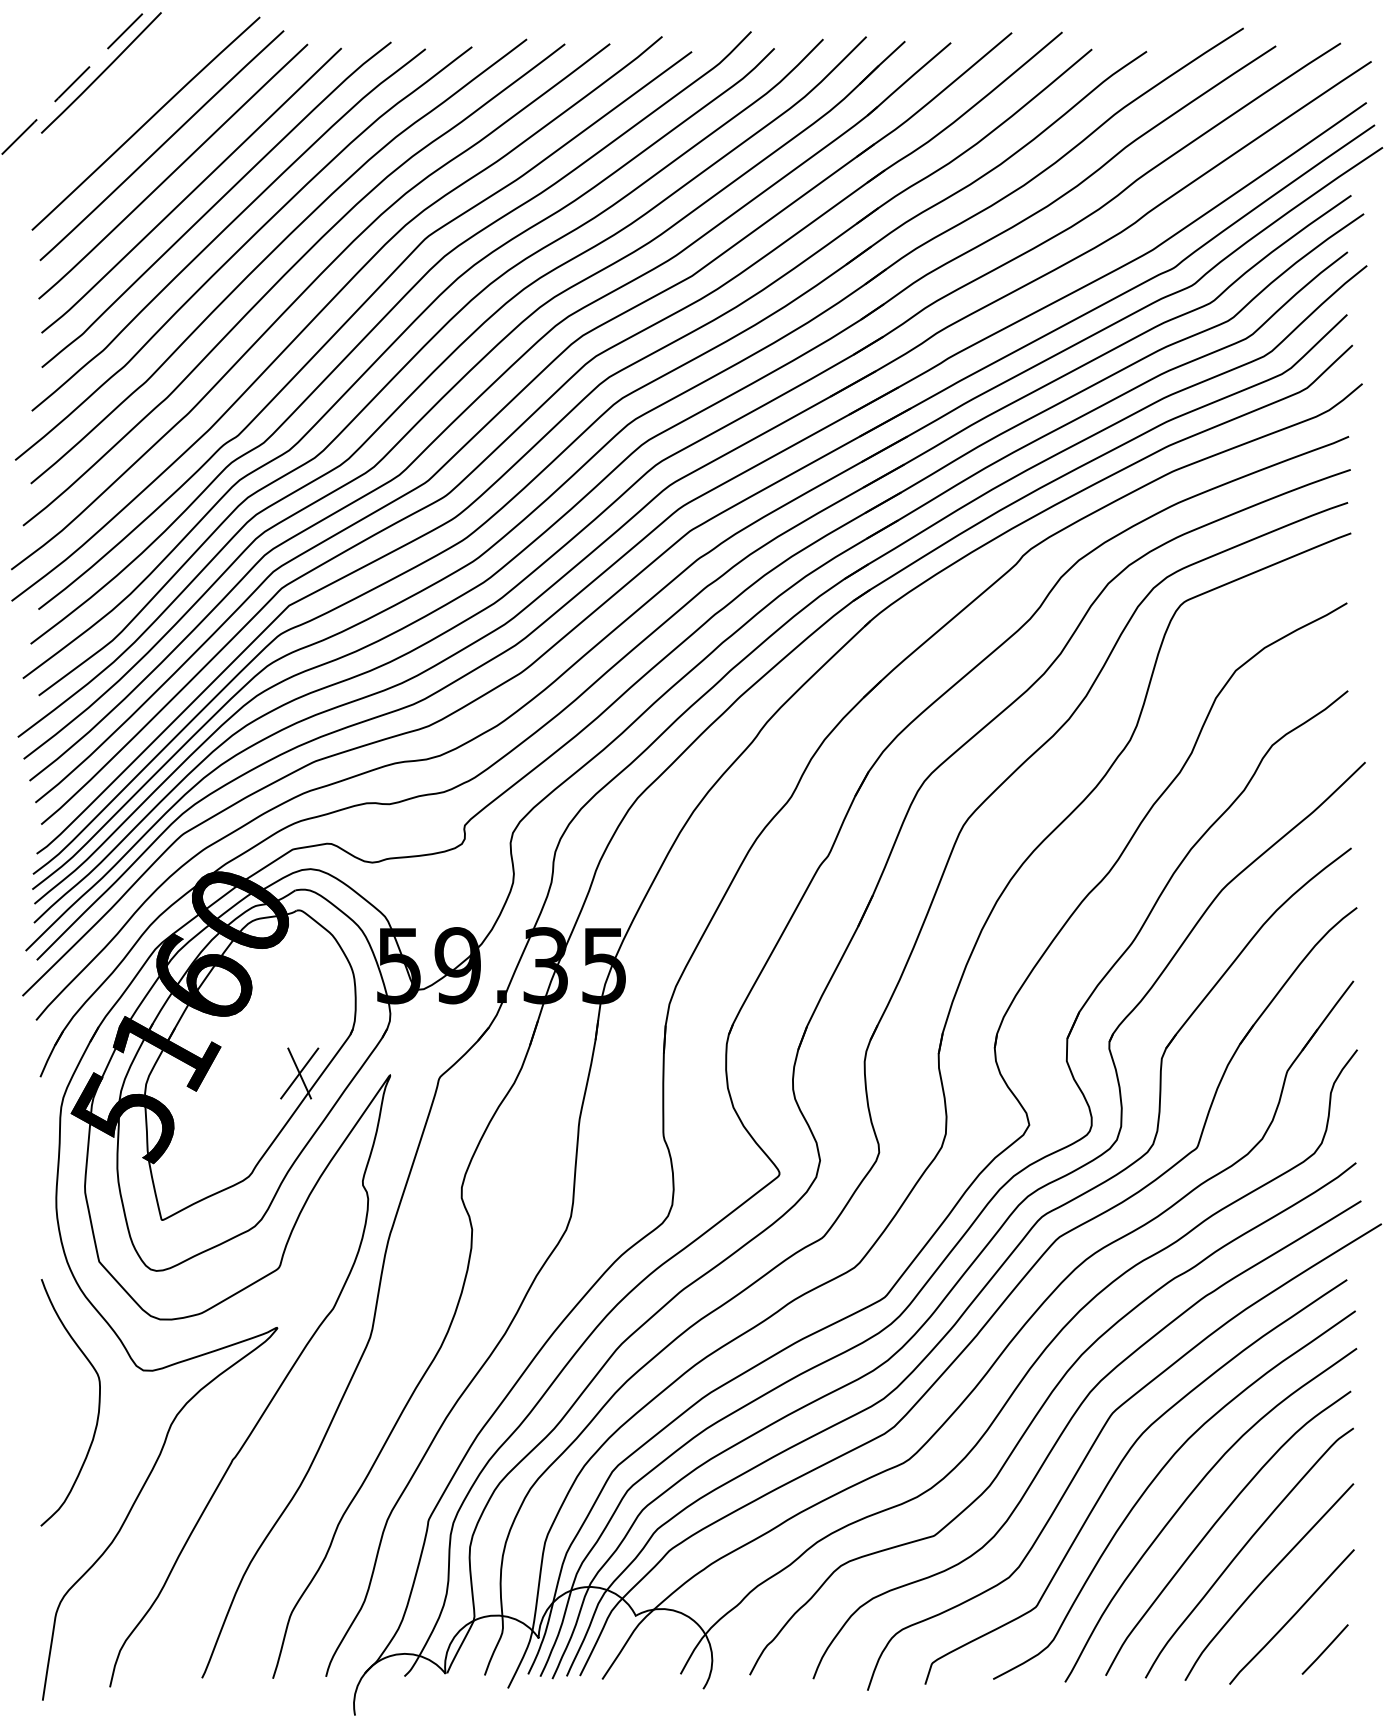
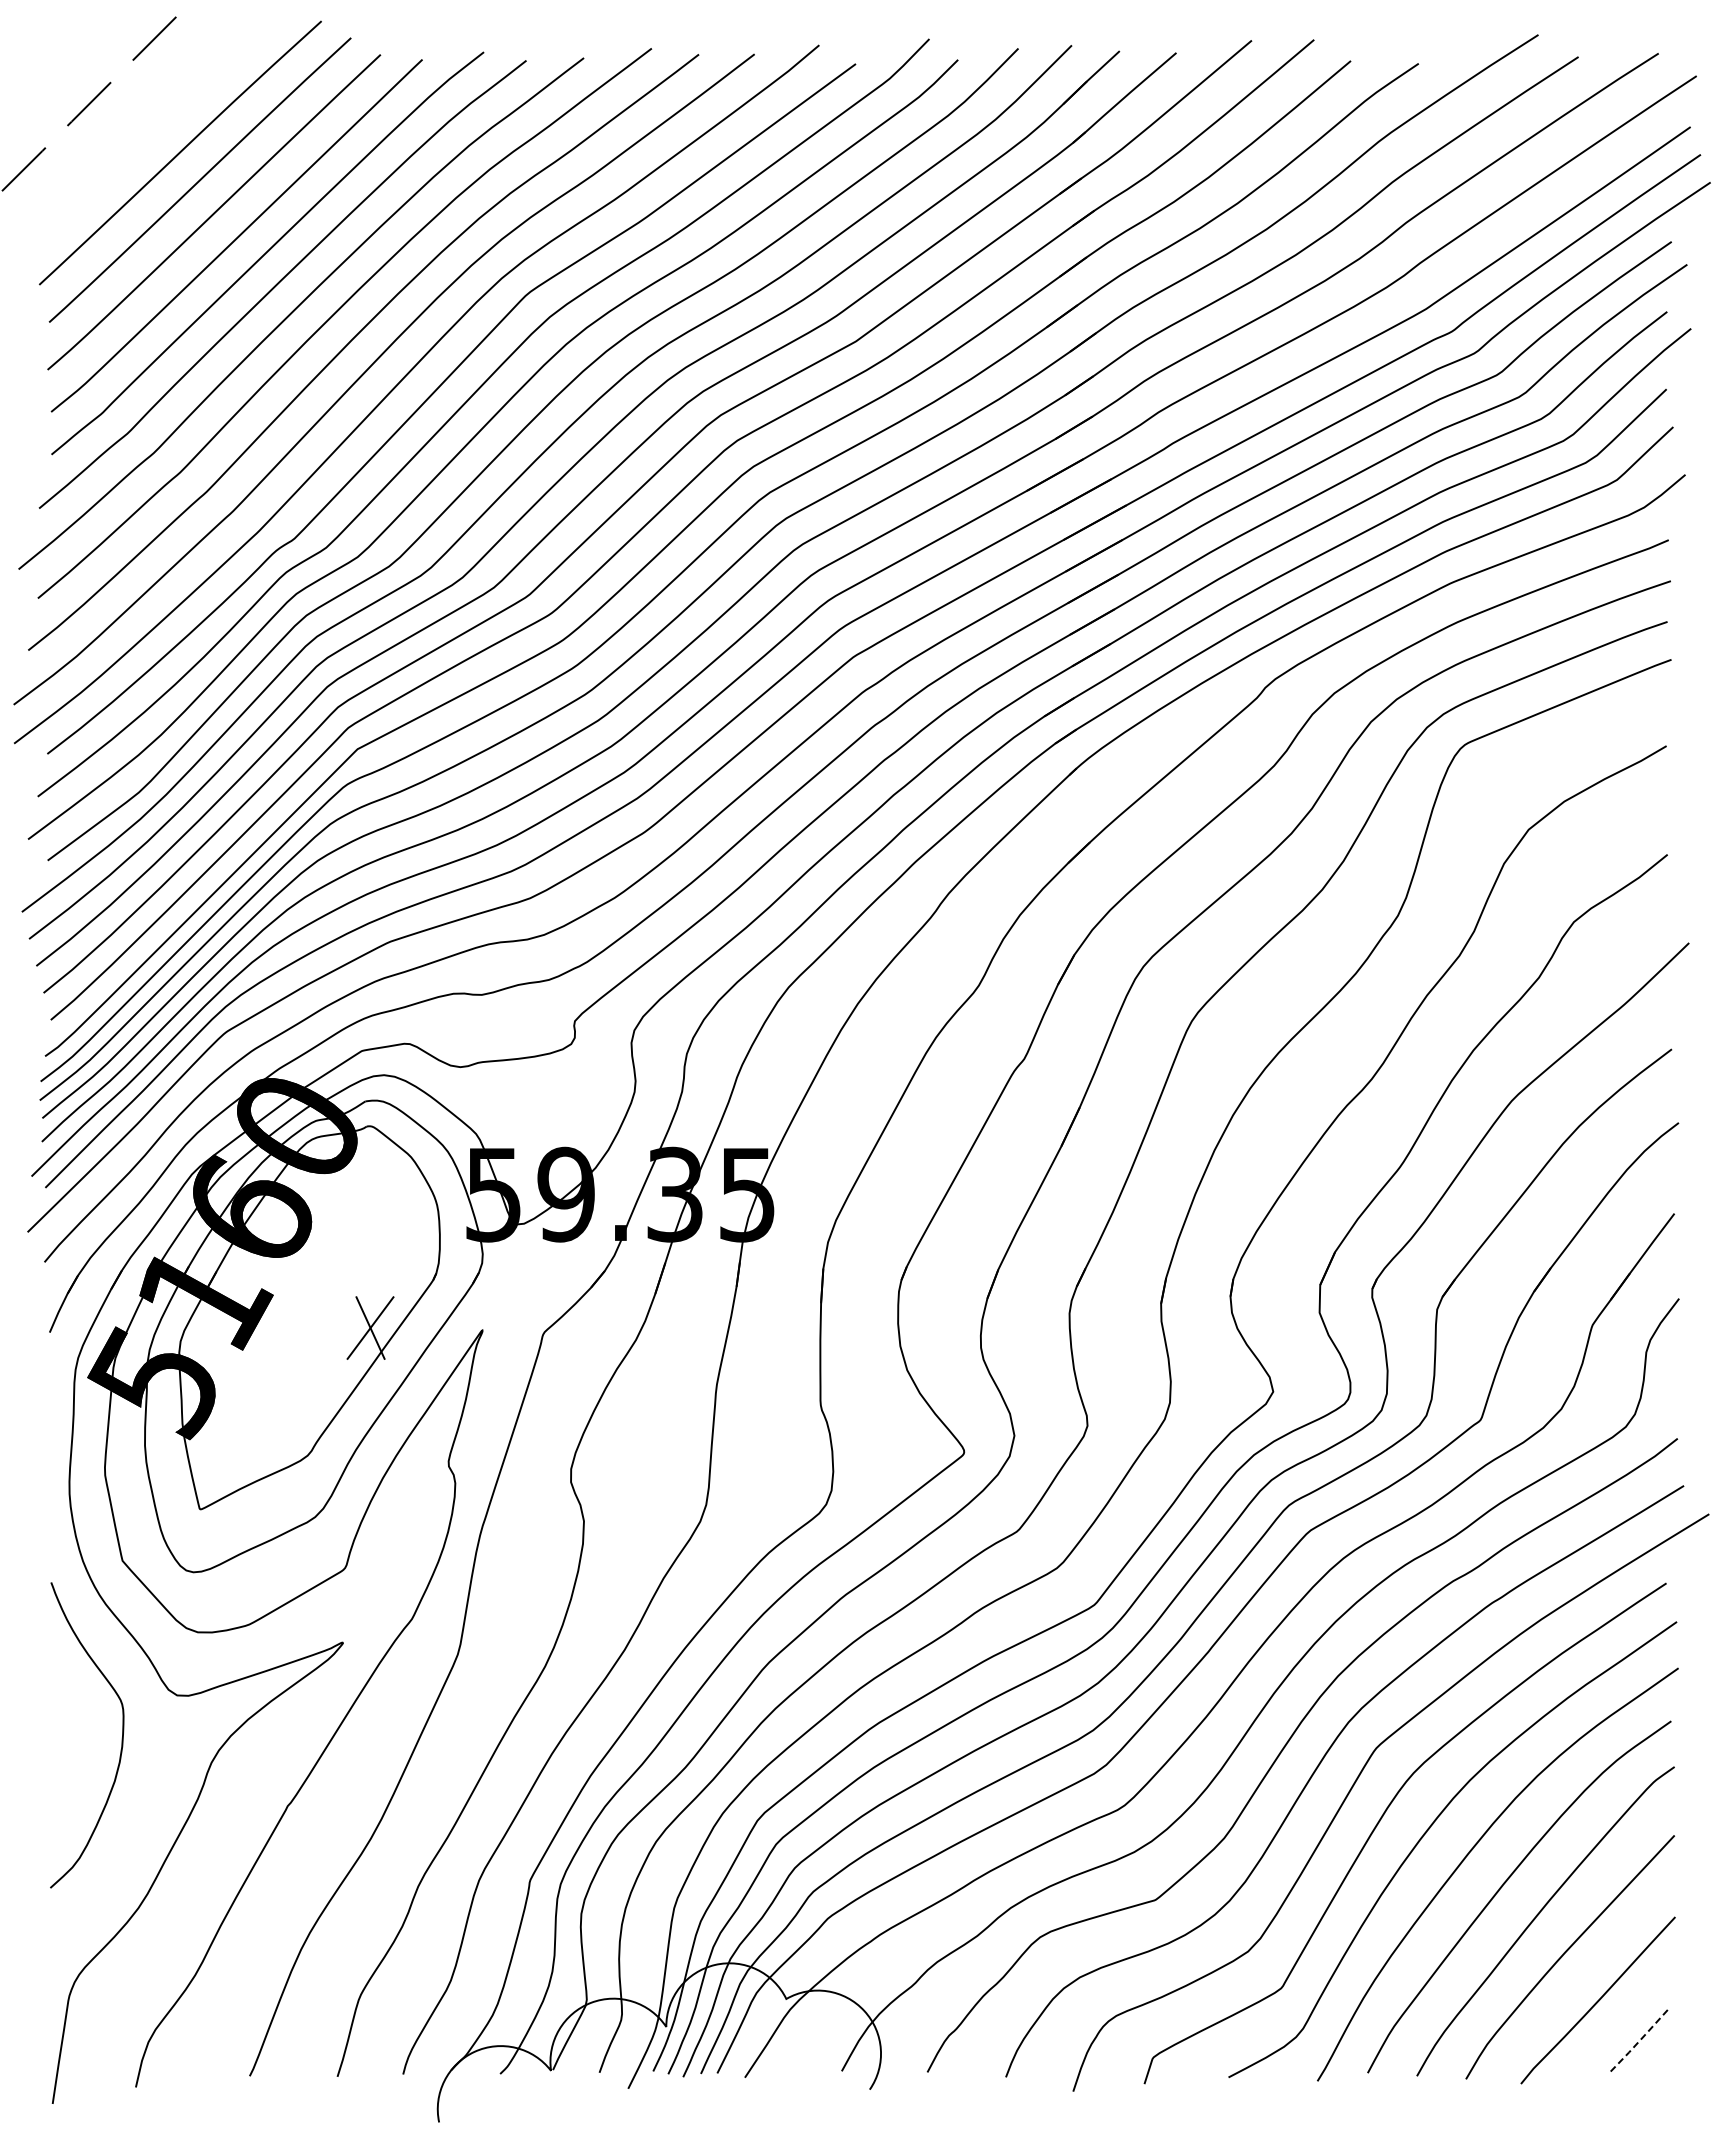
line: (101, 73) -> (125, 90), removed
line: (1325, 1650) -> (1639, 2041), solid -> dashed

